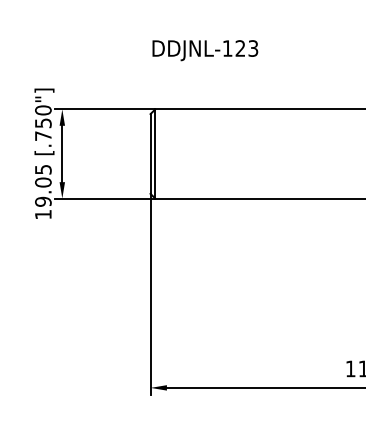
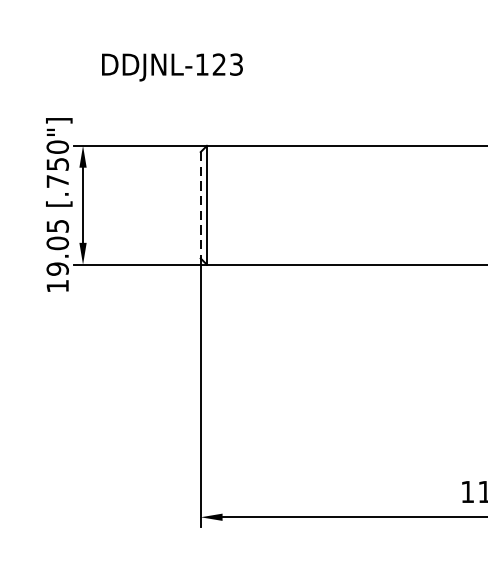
text: (205, 50) -> (172, 67), moved
line: (150, 153) -> (200, 204), solid -> dashed

